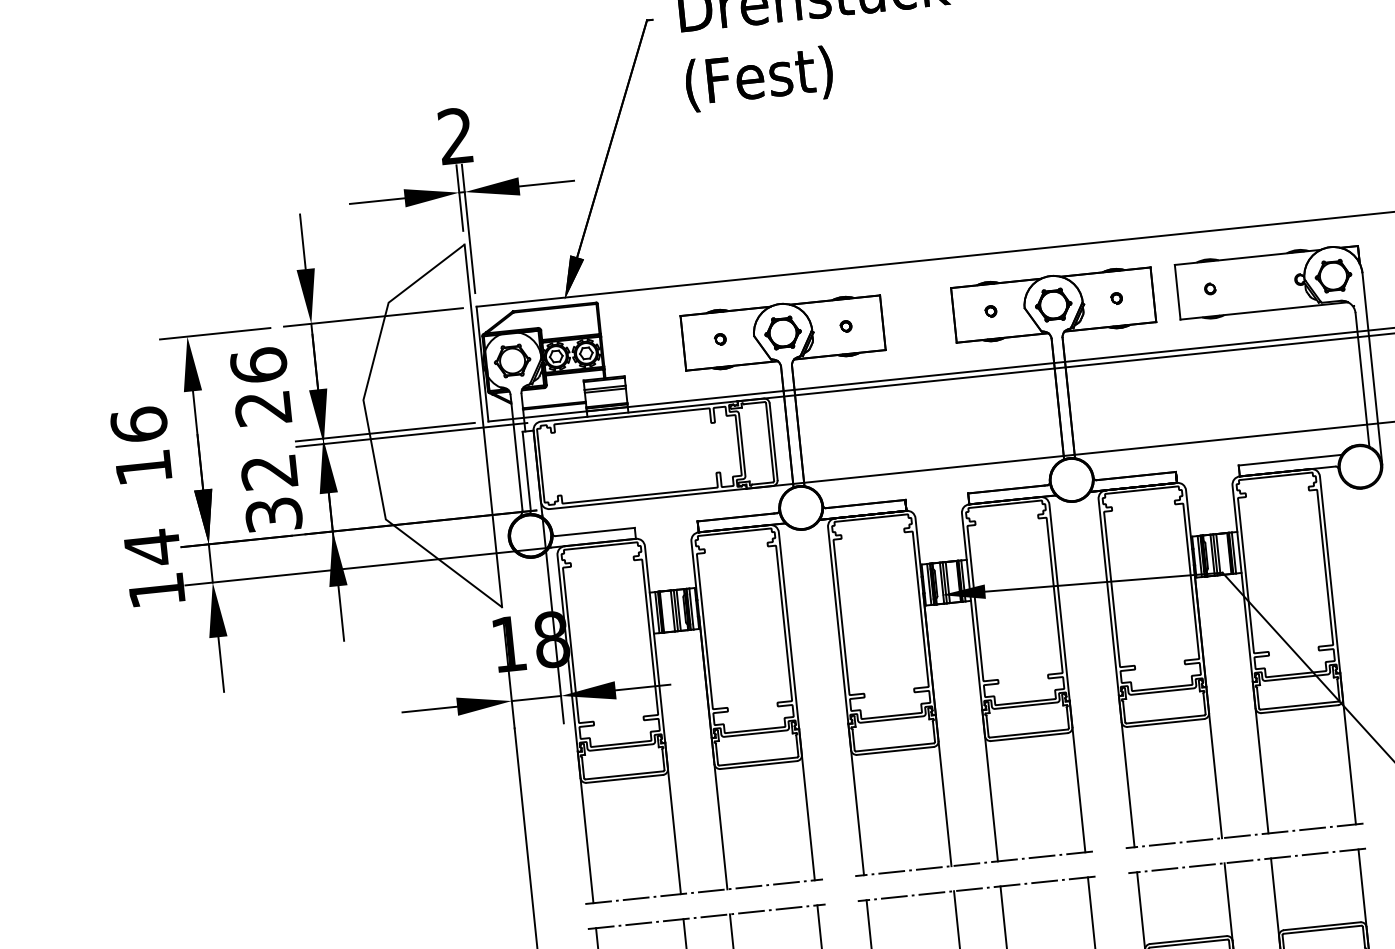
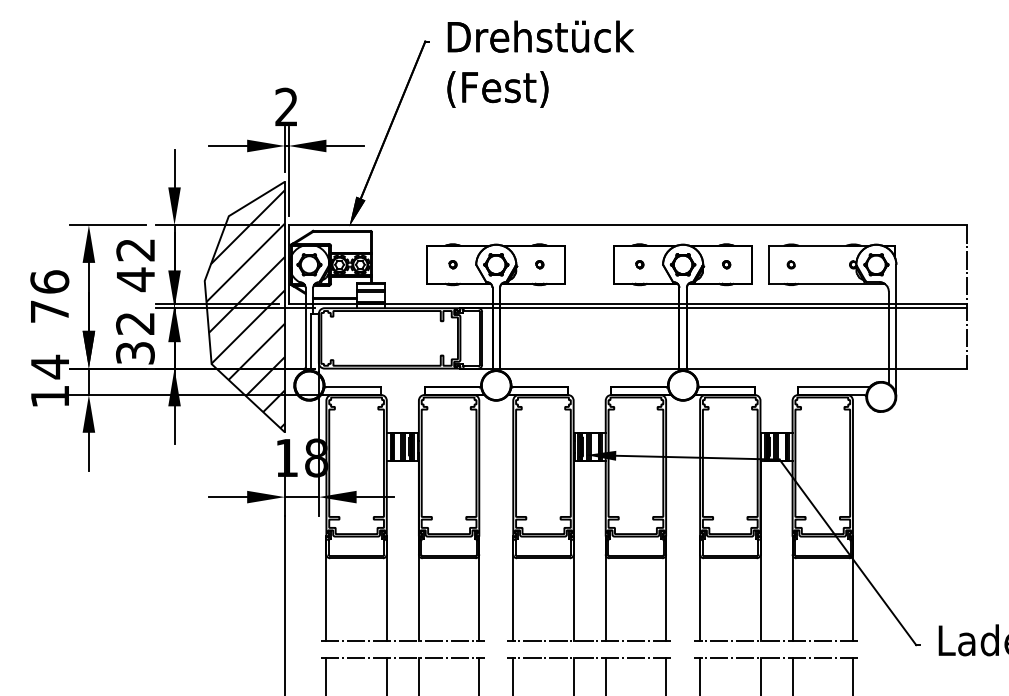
text: (260, 388) -> (135, 265), 26 -> 42
hatch: (426, 435) -> (245, 309), added
text: (143, 467) -> (49, 311), 16 -> 76

